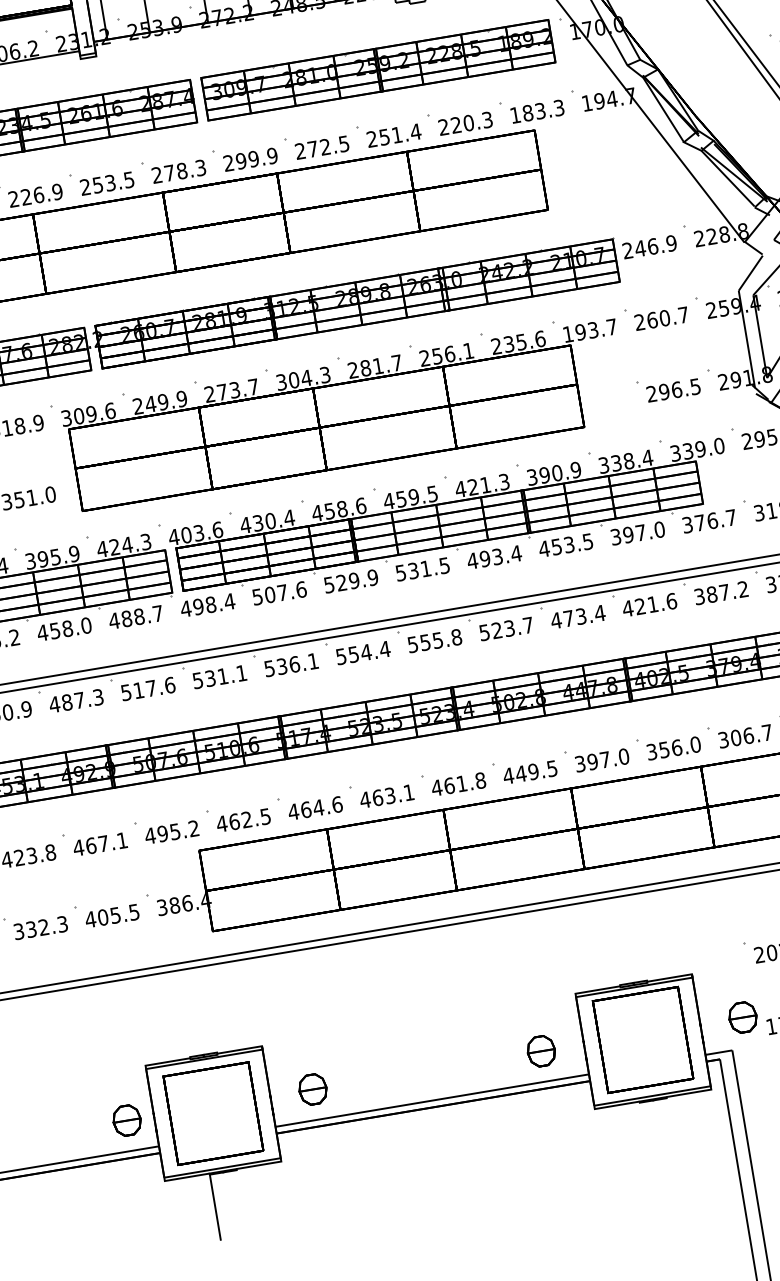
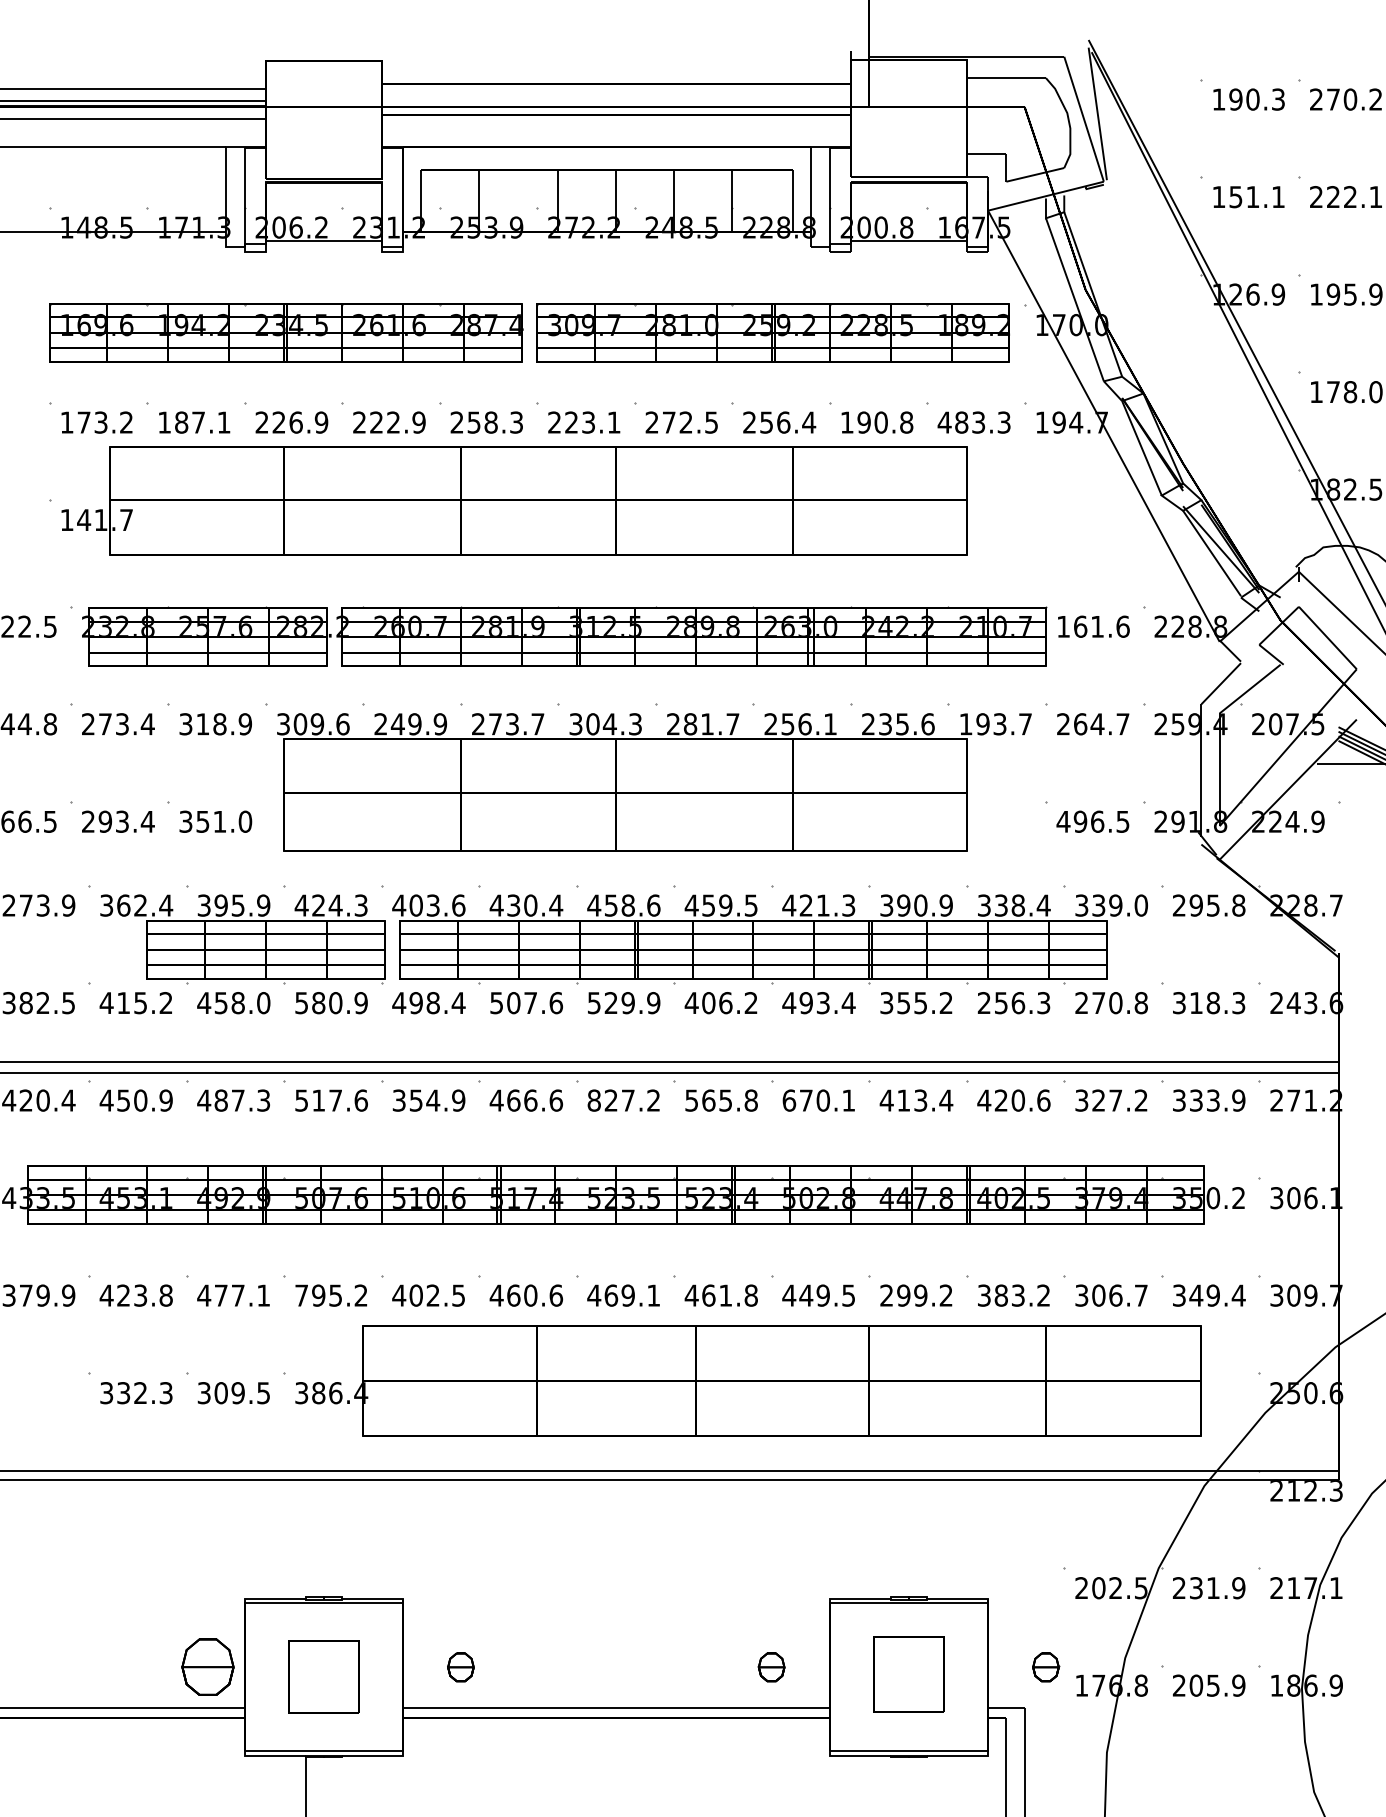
text: (515, 115) -> (944, 422), 183.3 -> 483.3
text: (465, 123) -> (876, 422), 220.3 -> 190.8
text: (396, 135) -> (783, 422), 251.4 -> 256.4
text: (256, 158) -> (592, 422), 299.9 -> 223.1
text: (169, 173) -> (473, 422), 278.3 -> 258.3
text: (113, 182) -> (397, 422), 253.5 -> 222.9
text: (649, 246) -> (1093, 626), 246.9 -> 161.6
text: (664, 318) -> (1097, 724), 260.7 -> 264.7
text: (651, 393) -> (1063, 821), 296.5 -> 496.5
text: (709, 521) -> (1111, 1003), 376.7 -> 270.8
text: (637, 533) -> (1013, 1003), 397.0 -> 256.3
text: (565, 545) -> (915, 1003), 453.5 -> 355.2
text: (422, 569) -> (720, 1003), 531.5 -> 406.2
text: (711, 594) -> (1098, 1100), 387.2 -> 327.2
text: (653, 604) -> (1018, 1100), 421.6 -> 420.6
text: (135, 617) -> (330, 1003), 488.7 -> 580.9
text: (568, 618) -> (903, 1100), 473.4 -> 413.4
text: (506, 629) -> (818, 1100), 523.7 -> 670.1
text: (425, 642) -> (708, 1100), 555.8 -> 565.8
text: (362, 652) -> (623, 1100), 554.4 -> 827.2
text: (291, 664) -> (526, 1100), 536.1 -> 466.6
text: (220, 676) -> (429, 1100), 531.1 -> 354.9
text: (679, 747) -> (1022, 1295), 356.0 -> 383.2
text: (602, 760) -> (916, 1295), 397.0 -> 299.2
text: (389, 795) -> (627, 1295), 463.1 -> 469.1
text: (318, 807) -> (530, 1295), 464.6 -> 460.6
text: (234, 821) -> (416, 1295), 462.5 -> 402.5
text: (150, 835) -> (301, 1295), 495.2 -> 795.2
text: (91, 845) -> (221, 1295), 467.1 -> 477.1
text: (102, 917) -> (220, 1393), 405.5 -> 309.5
part: (742, 1017) -> (1045, 1667), size x0.7
part: (642, 1039) -> (908, 1674), size x0.6
part: (541, 1051) -> (771, 1667), size x0.7
part: (312, 1089) -> (460, 1667), size x0.7
part: (213, 1113) -> (323, 1676), size x0.6
part: (126, 1120) -> (207, 1667), size x1.4

